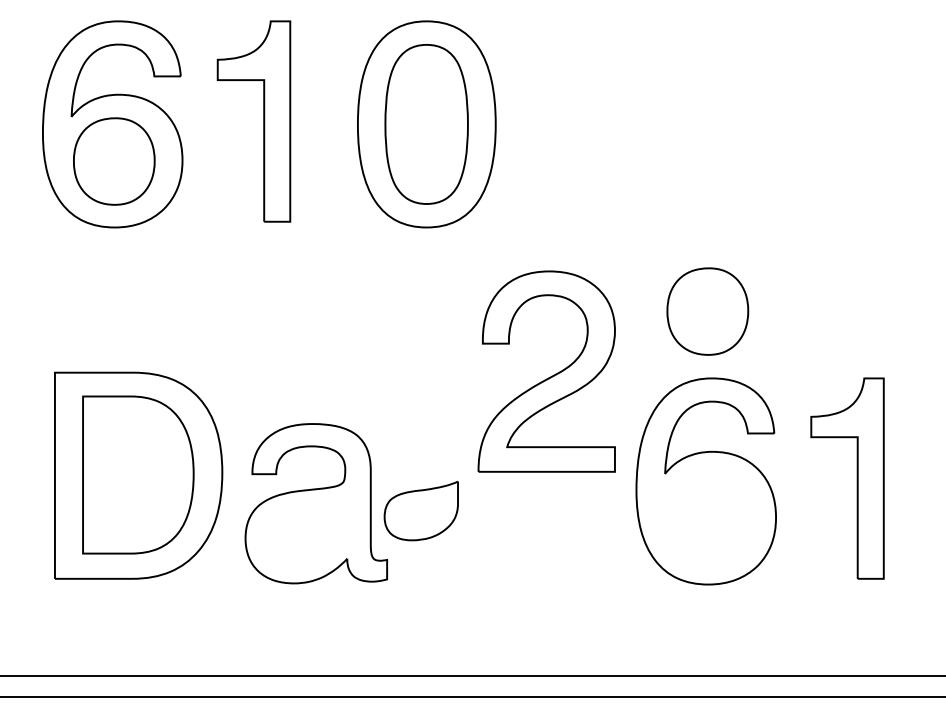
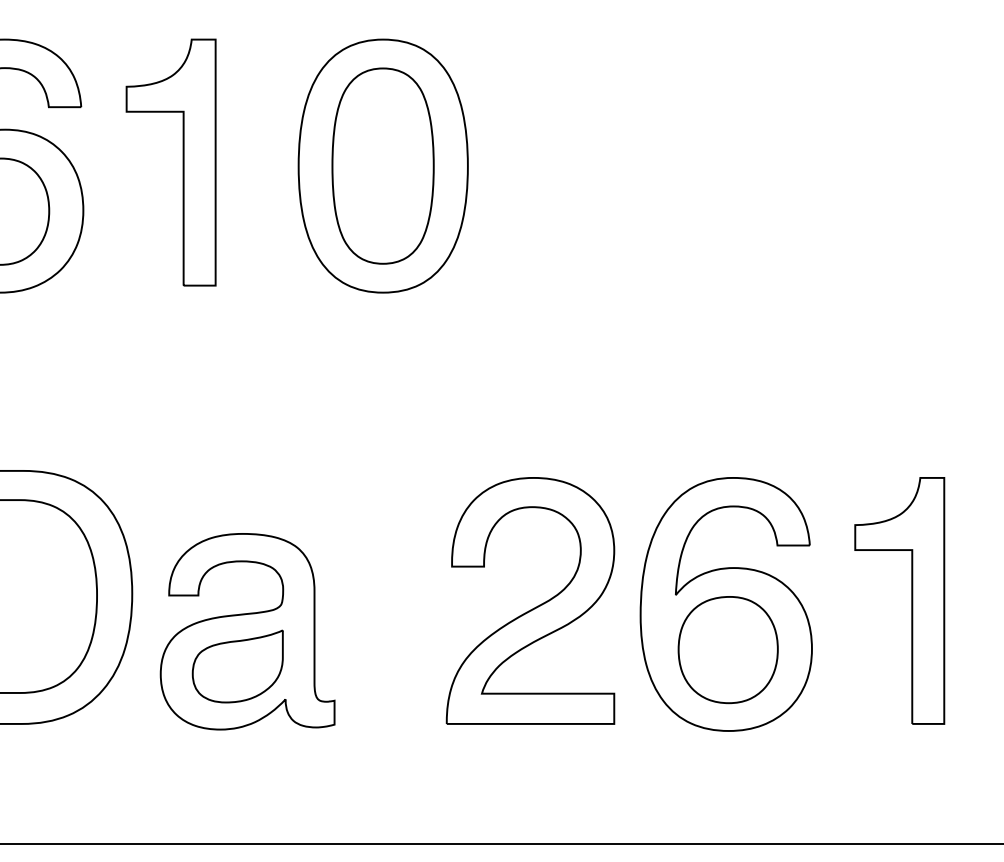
part: (707, 311) -> (727, 649), moved
part: (548, 377) -> (532, 608), moved
part: (420, 511) -> (236, 667), moved

